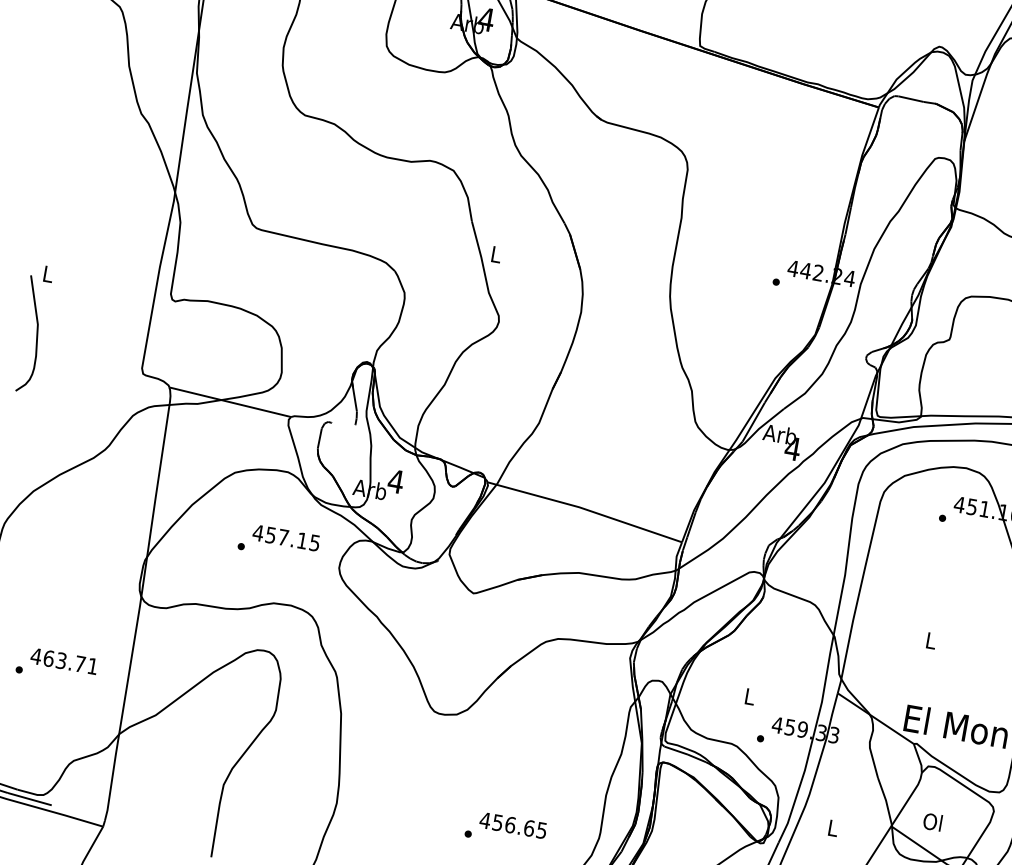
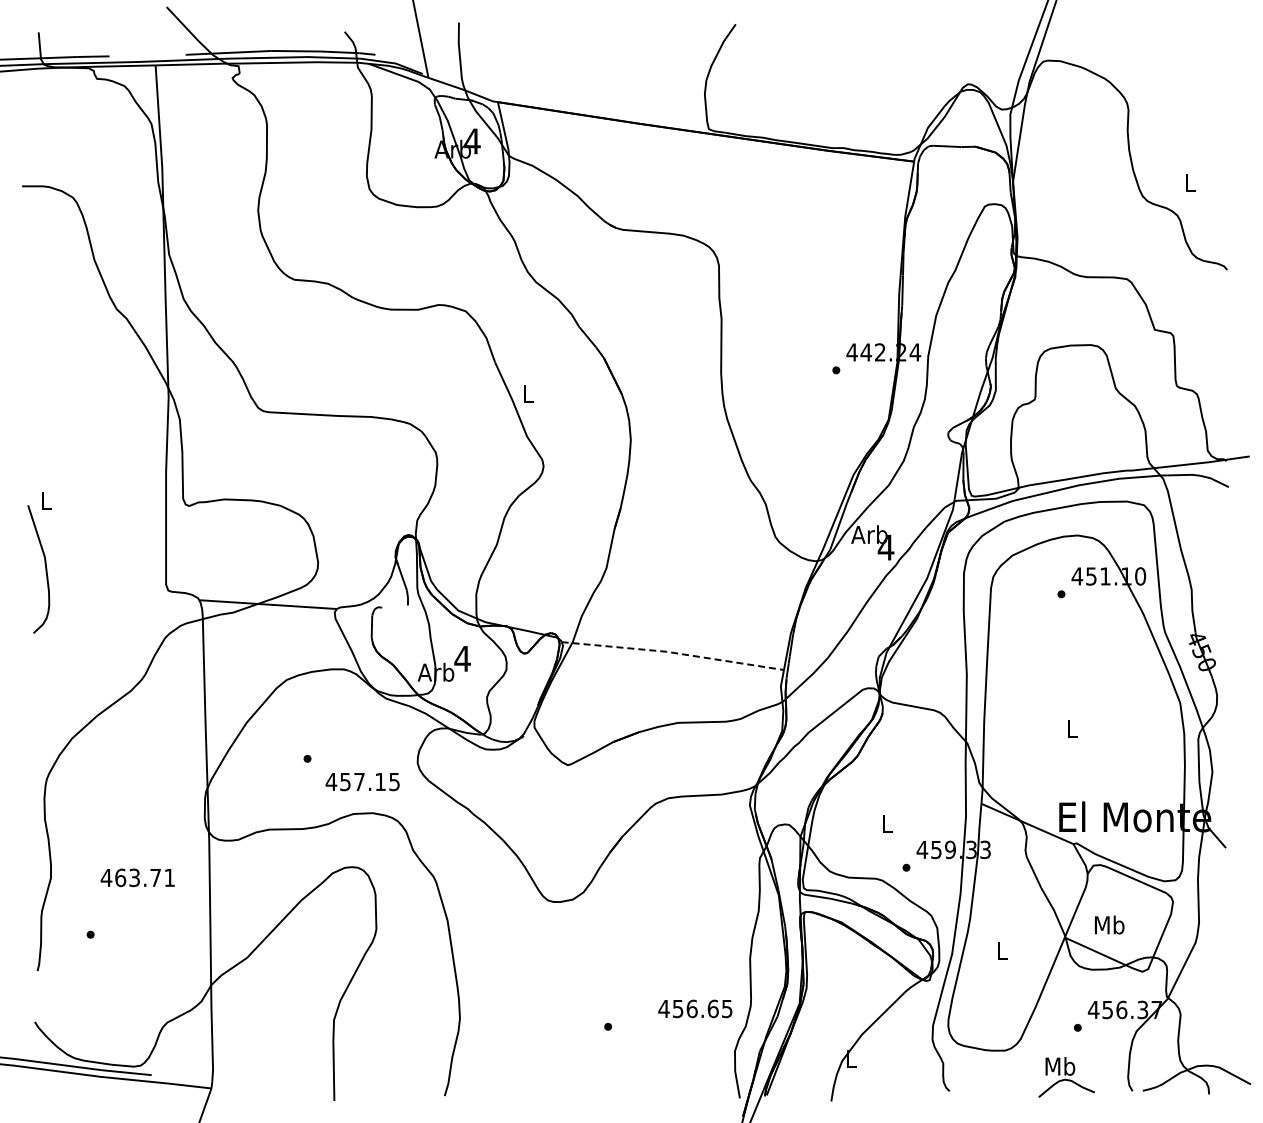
line: (585, 509) -> (673, 652), solid -> dashed
text: (286, 538) -> (362, 782), moved
text: (64, 660) -> (137, 877), moved
text: (933, 821) -> (1109, 924), Ol -> Mb
text: (513, 825) -> (695, 1008), moved

